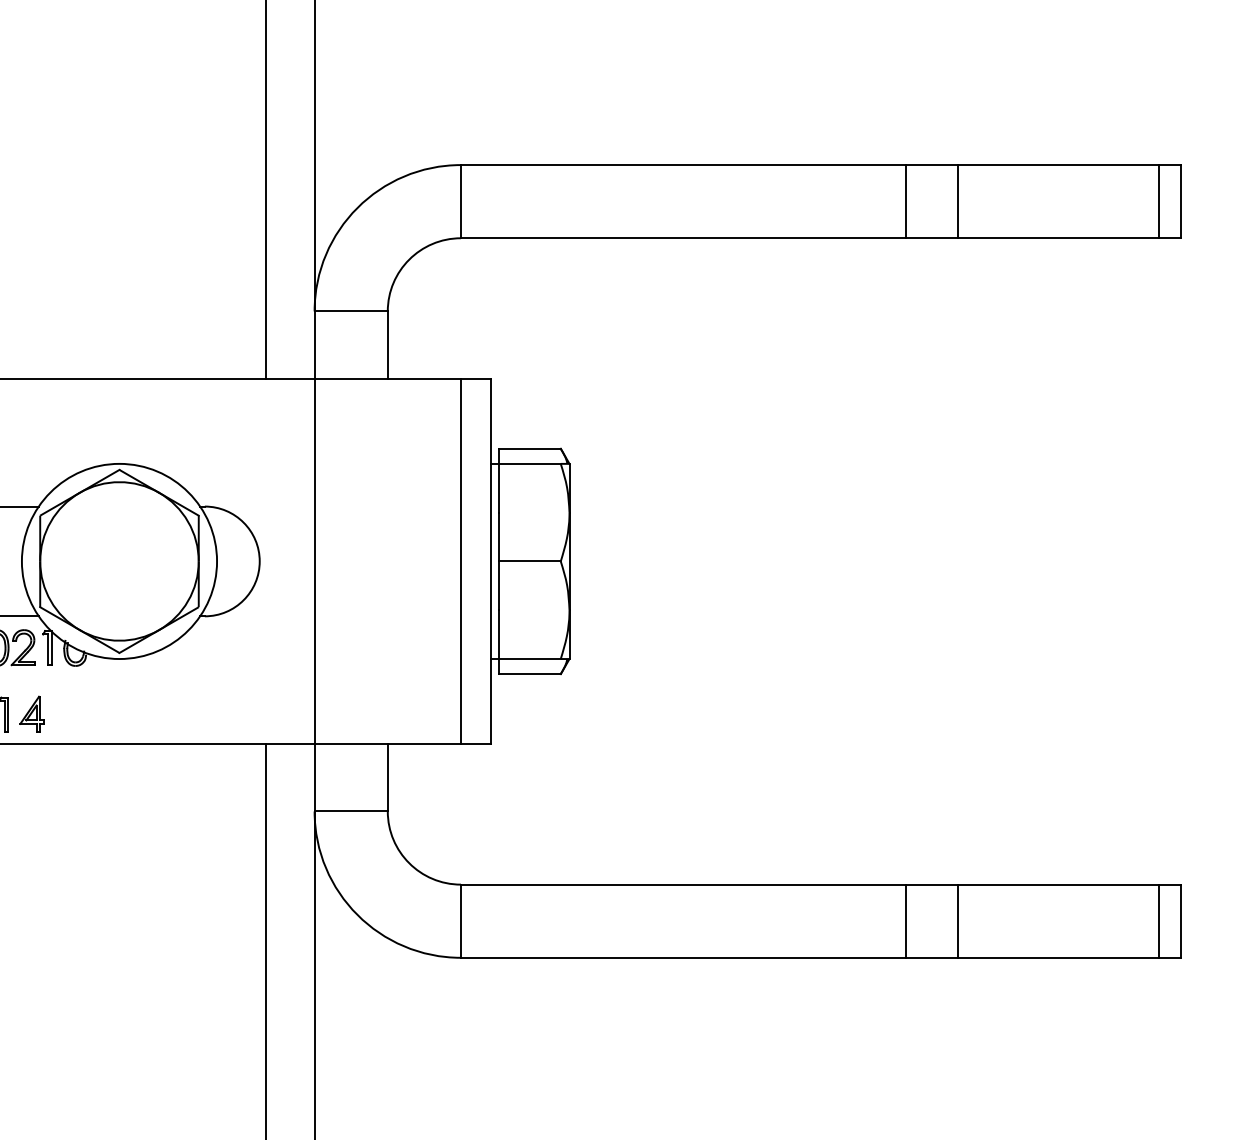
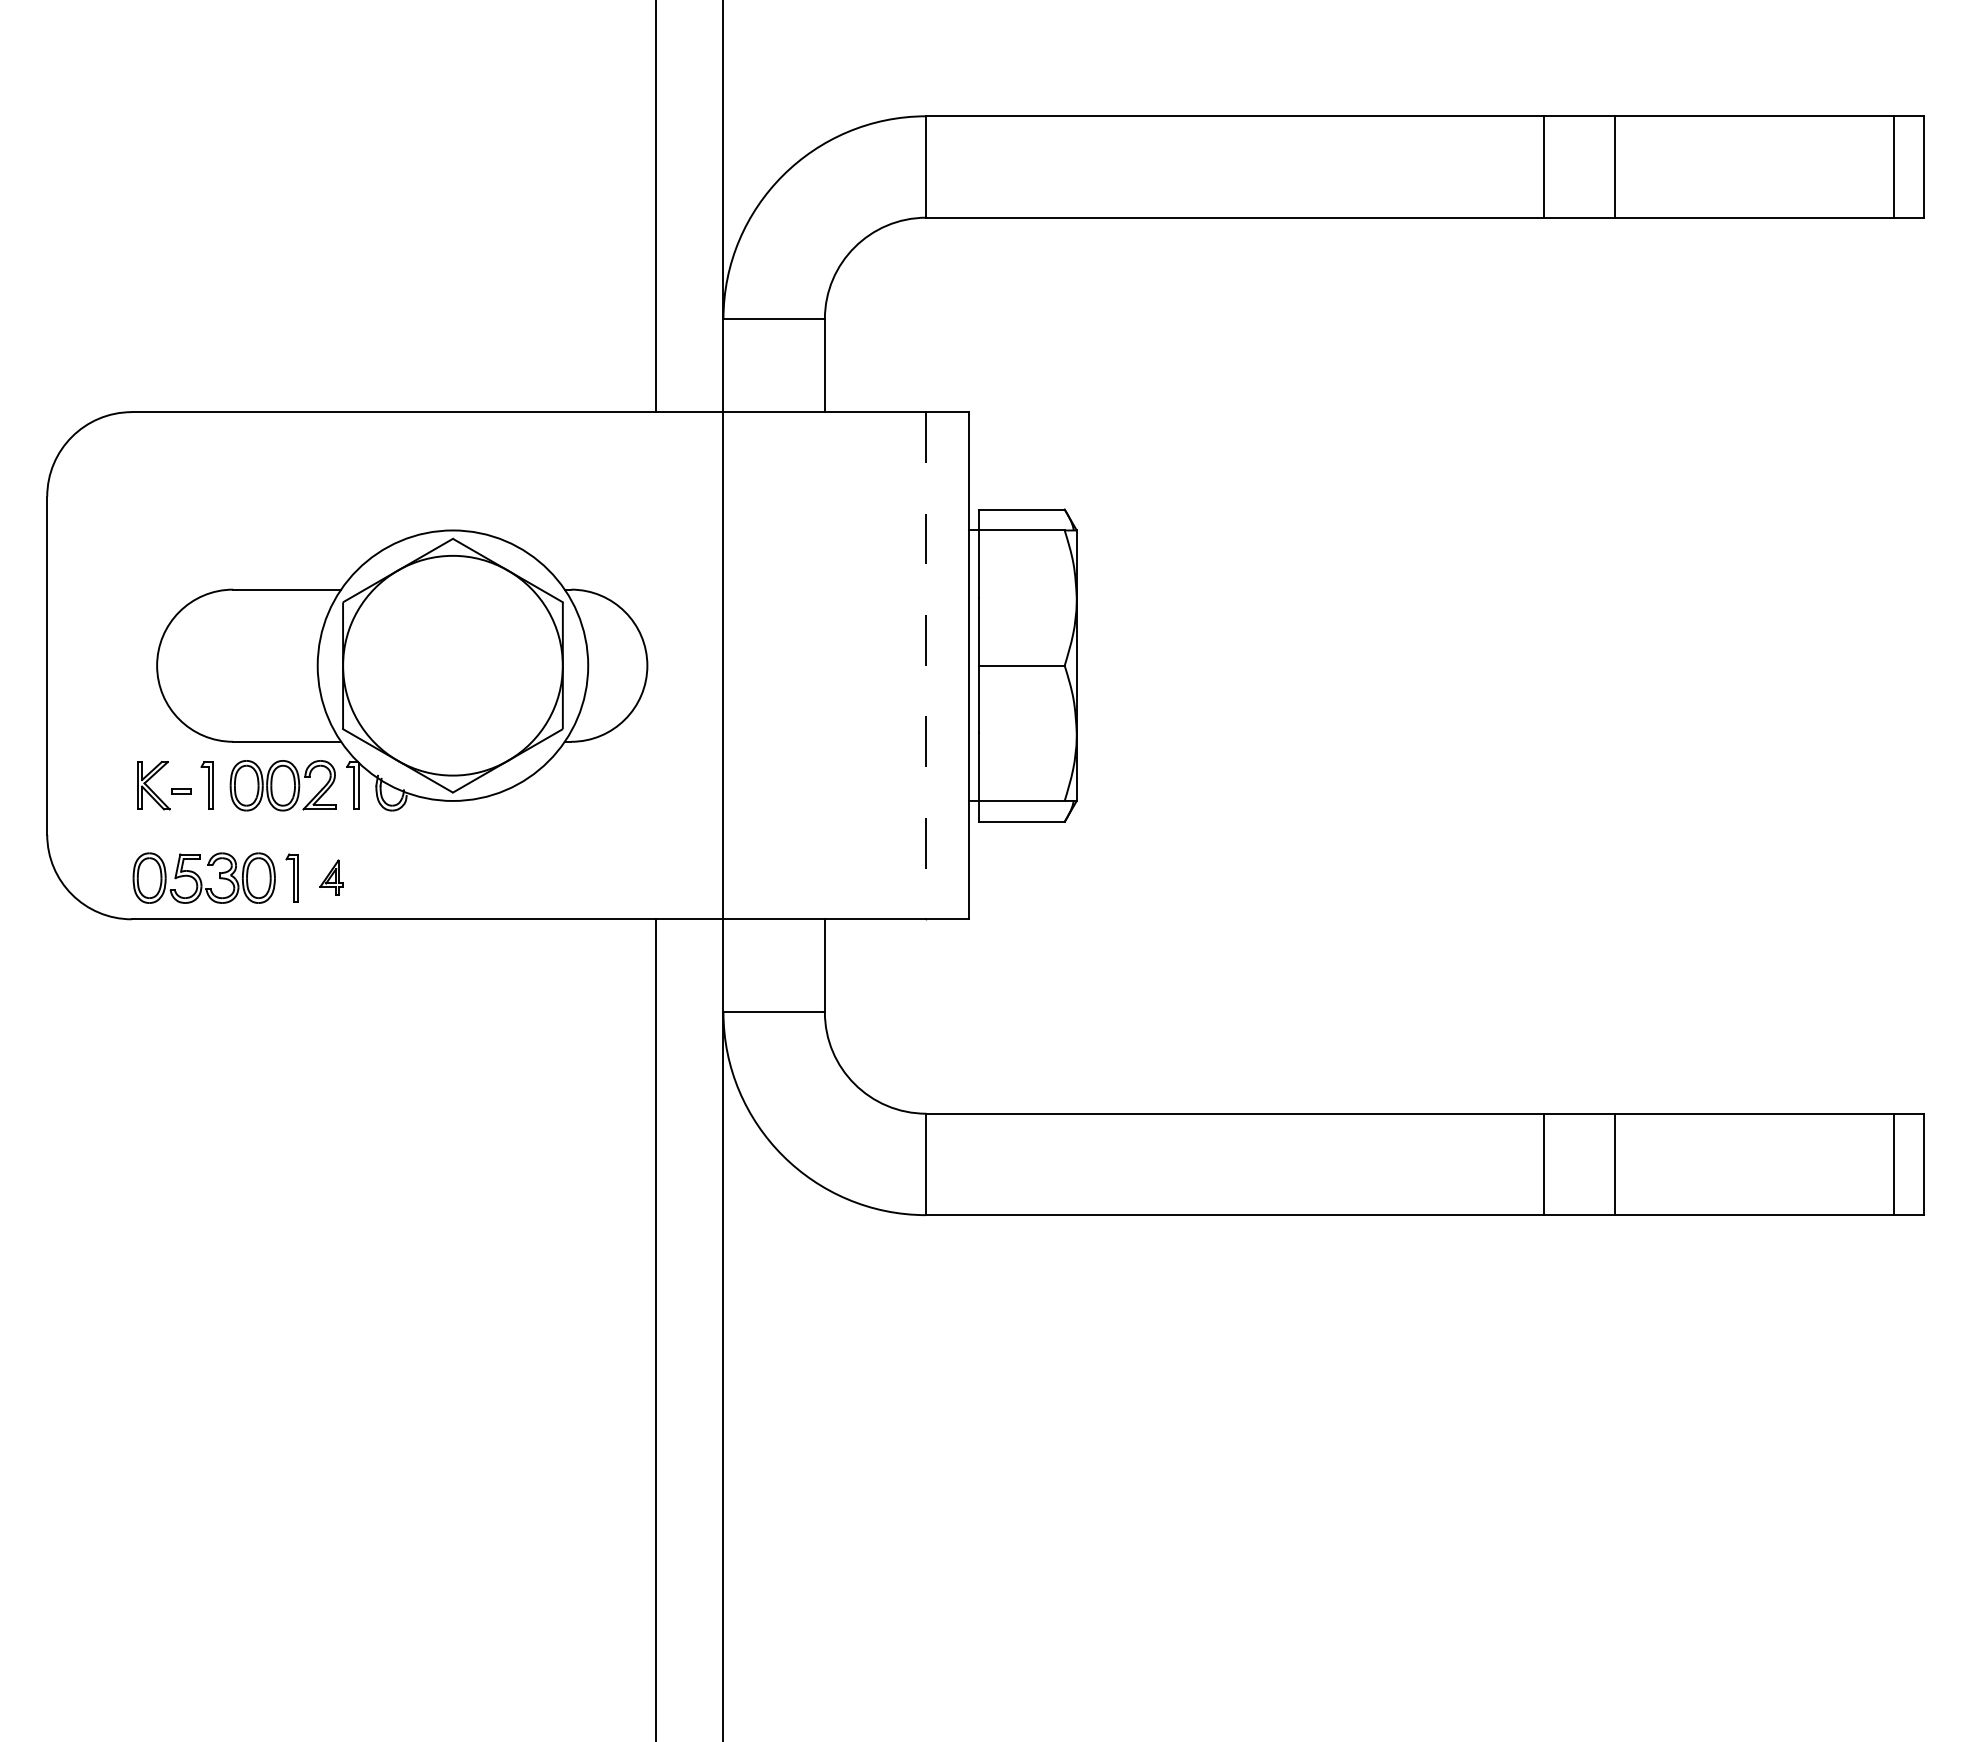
line: (461, 561) -> (926, 665), solid -> dashed
part: (31, 714) -> (331, 877), size x0.7

